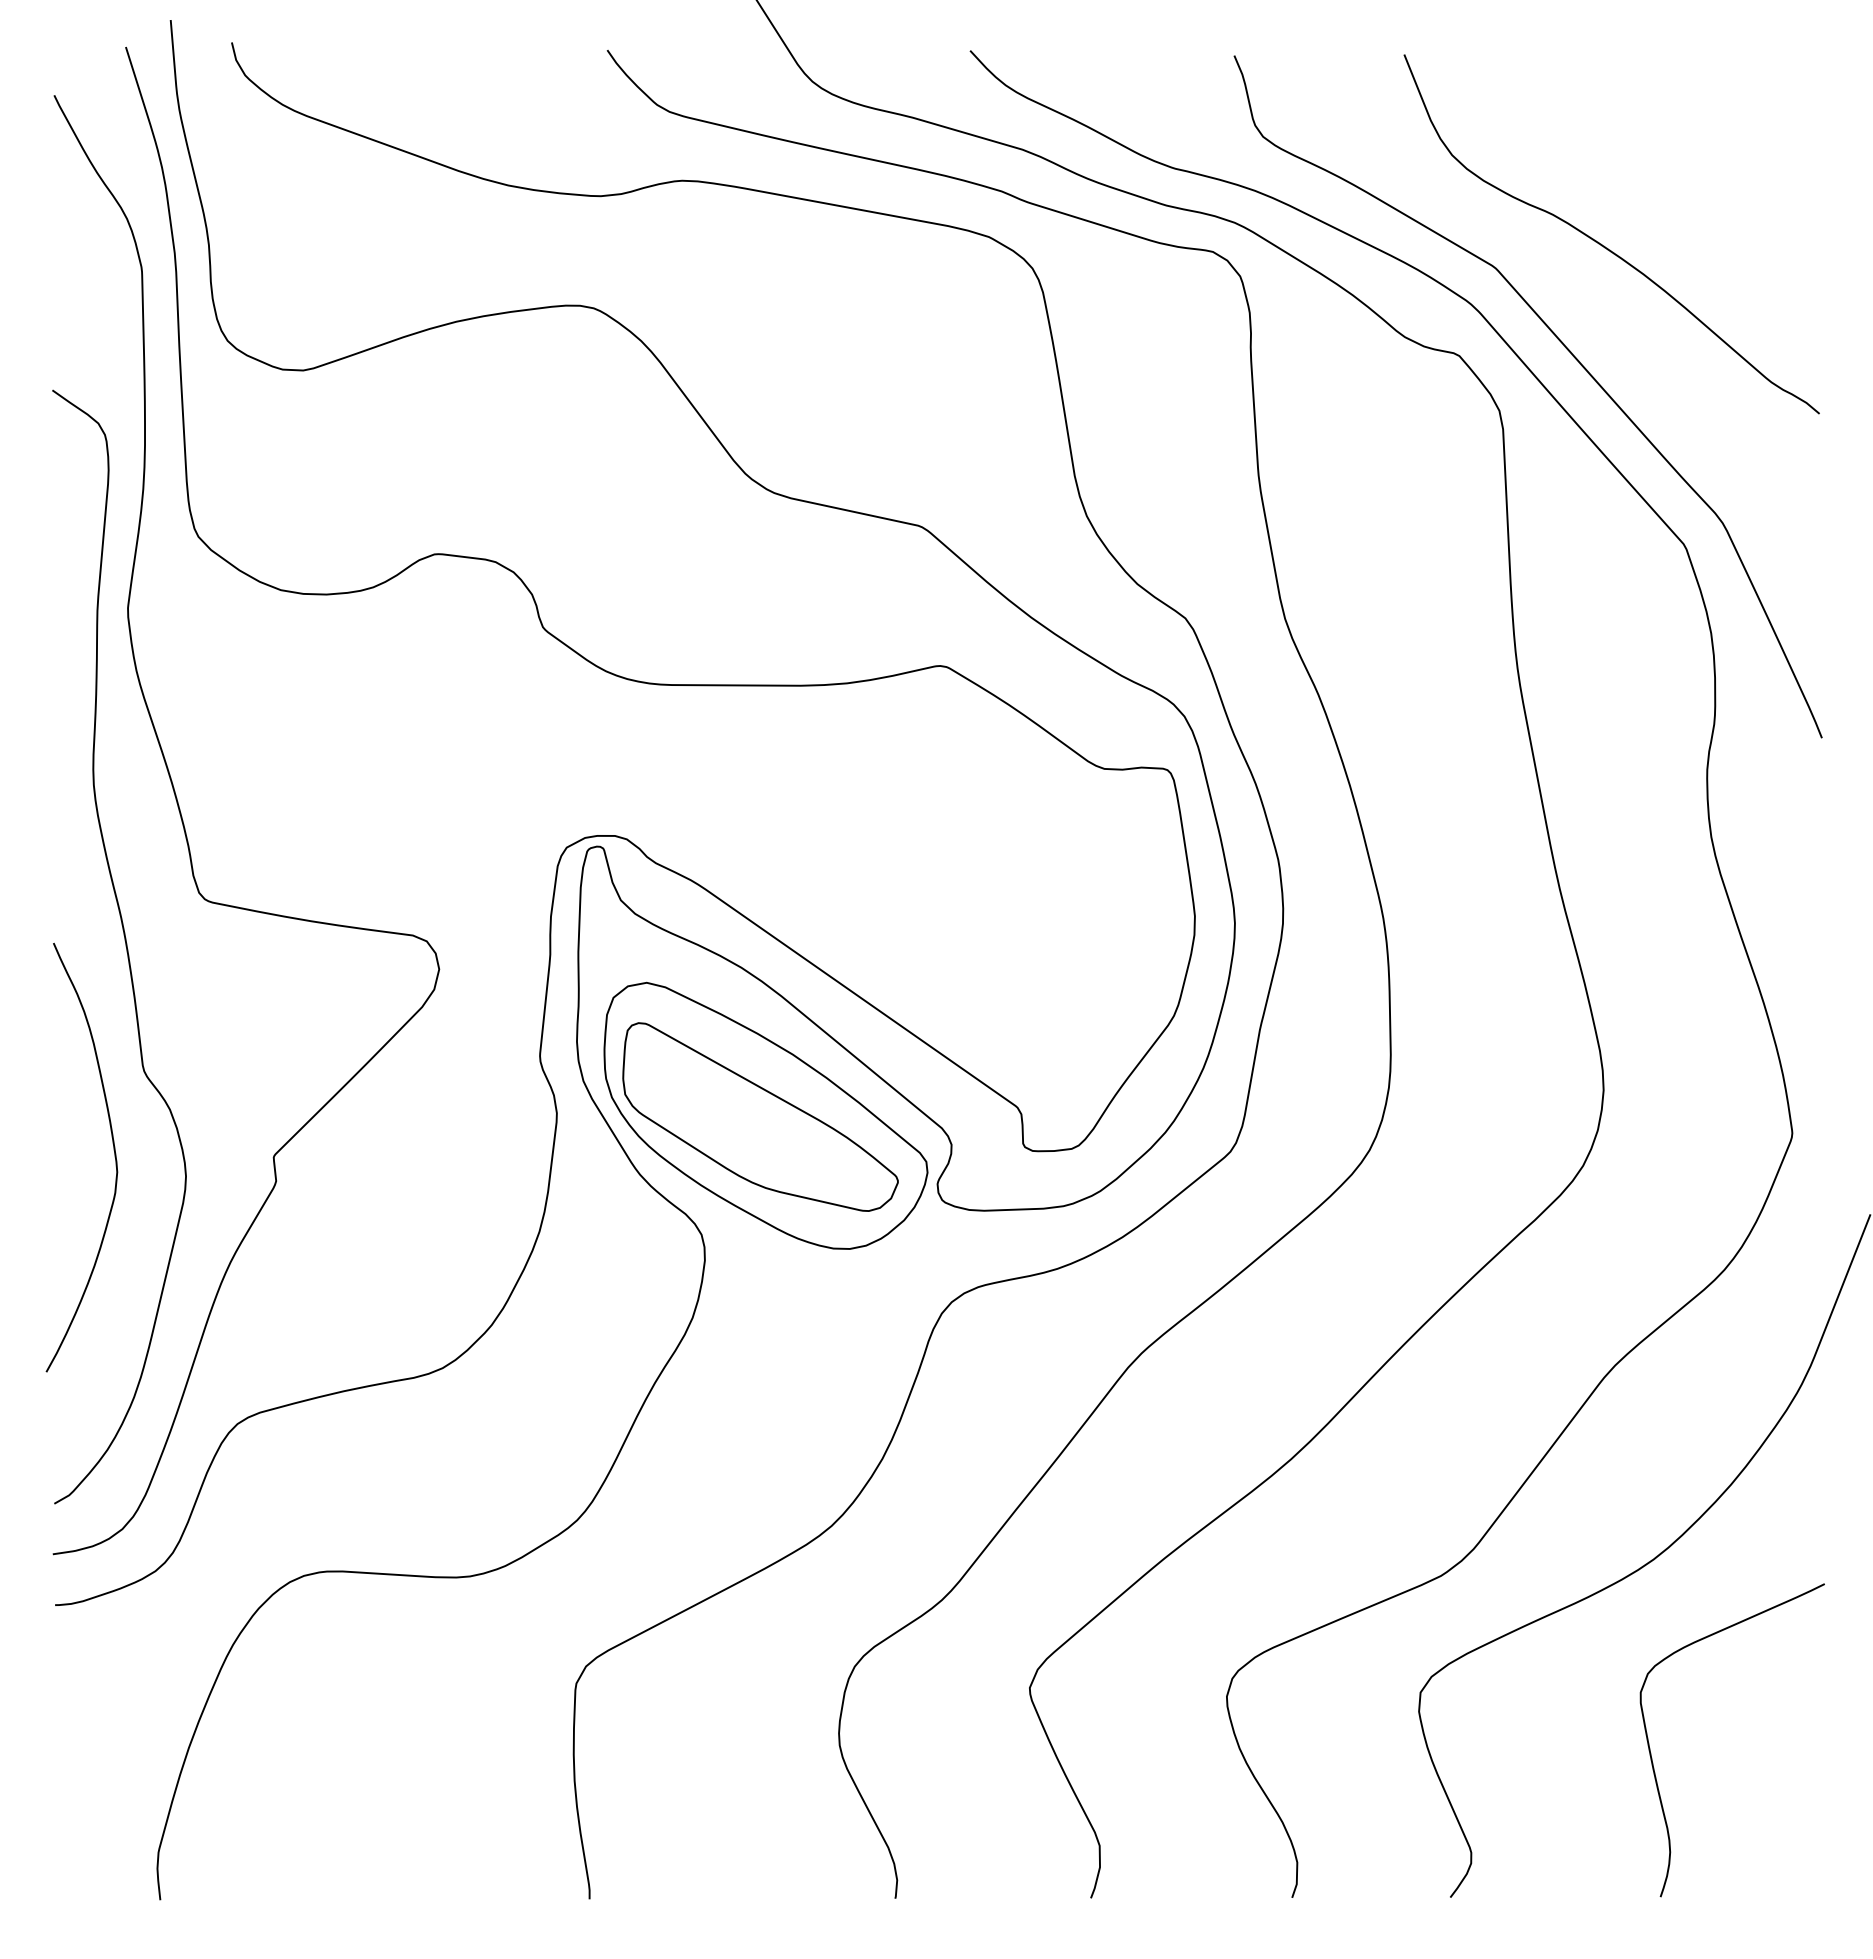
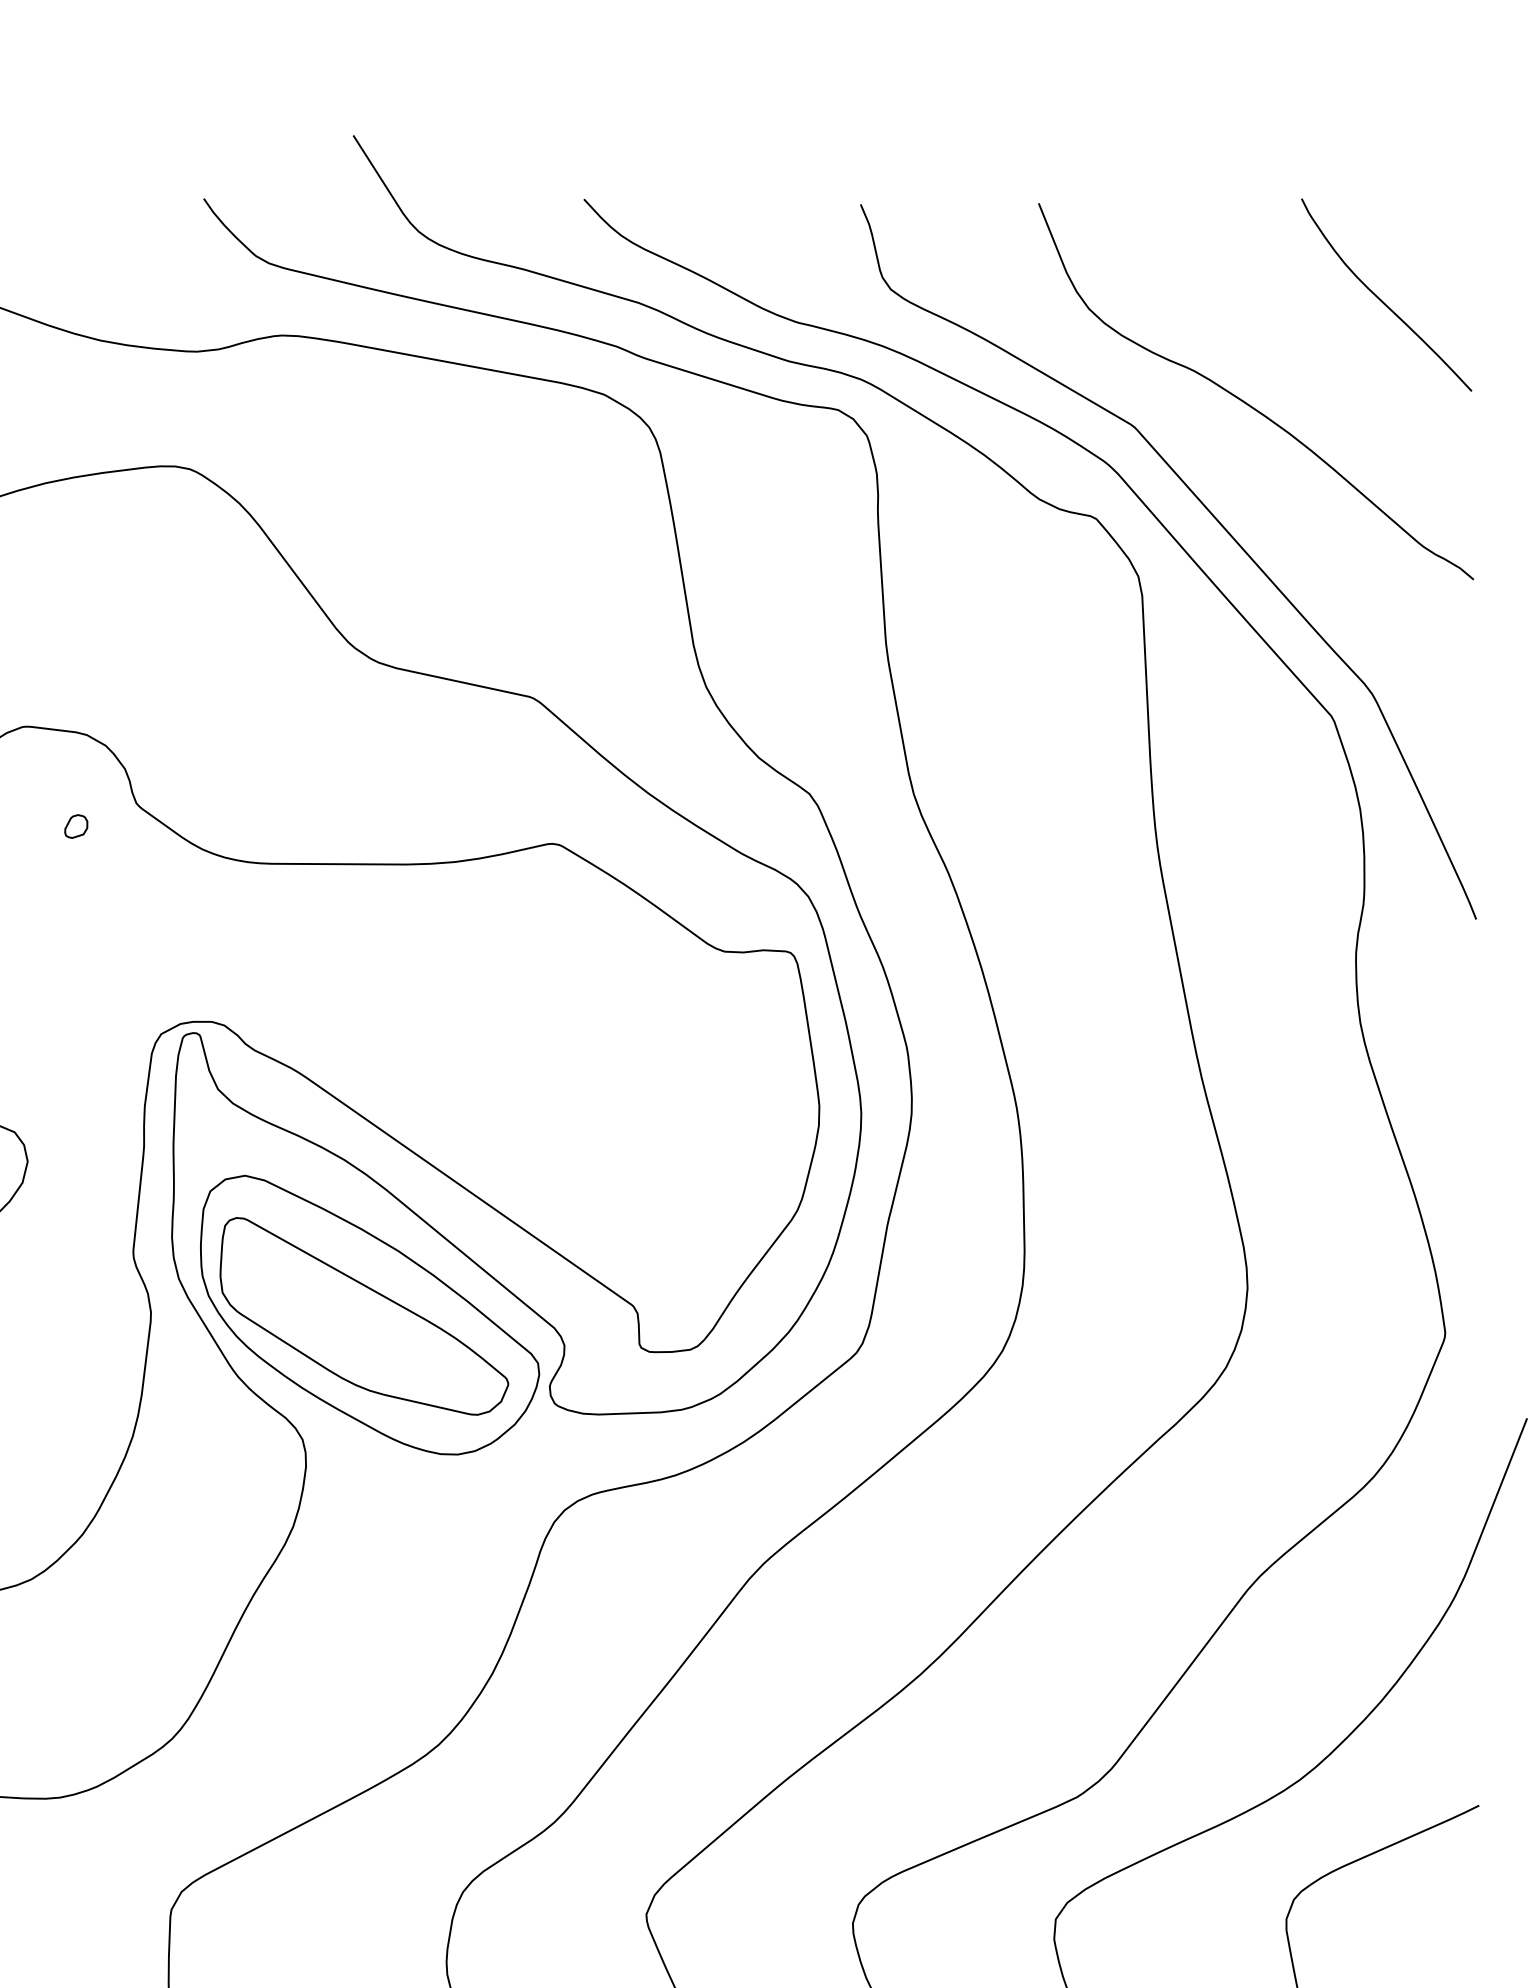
curve: (1731, 146) -> (1381, 299), added
part: (485, 649) -> (76, 826), added

